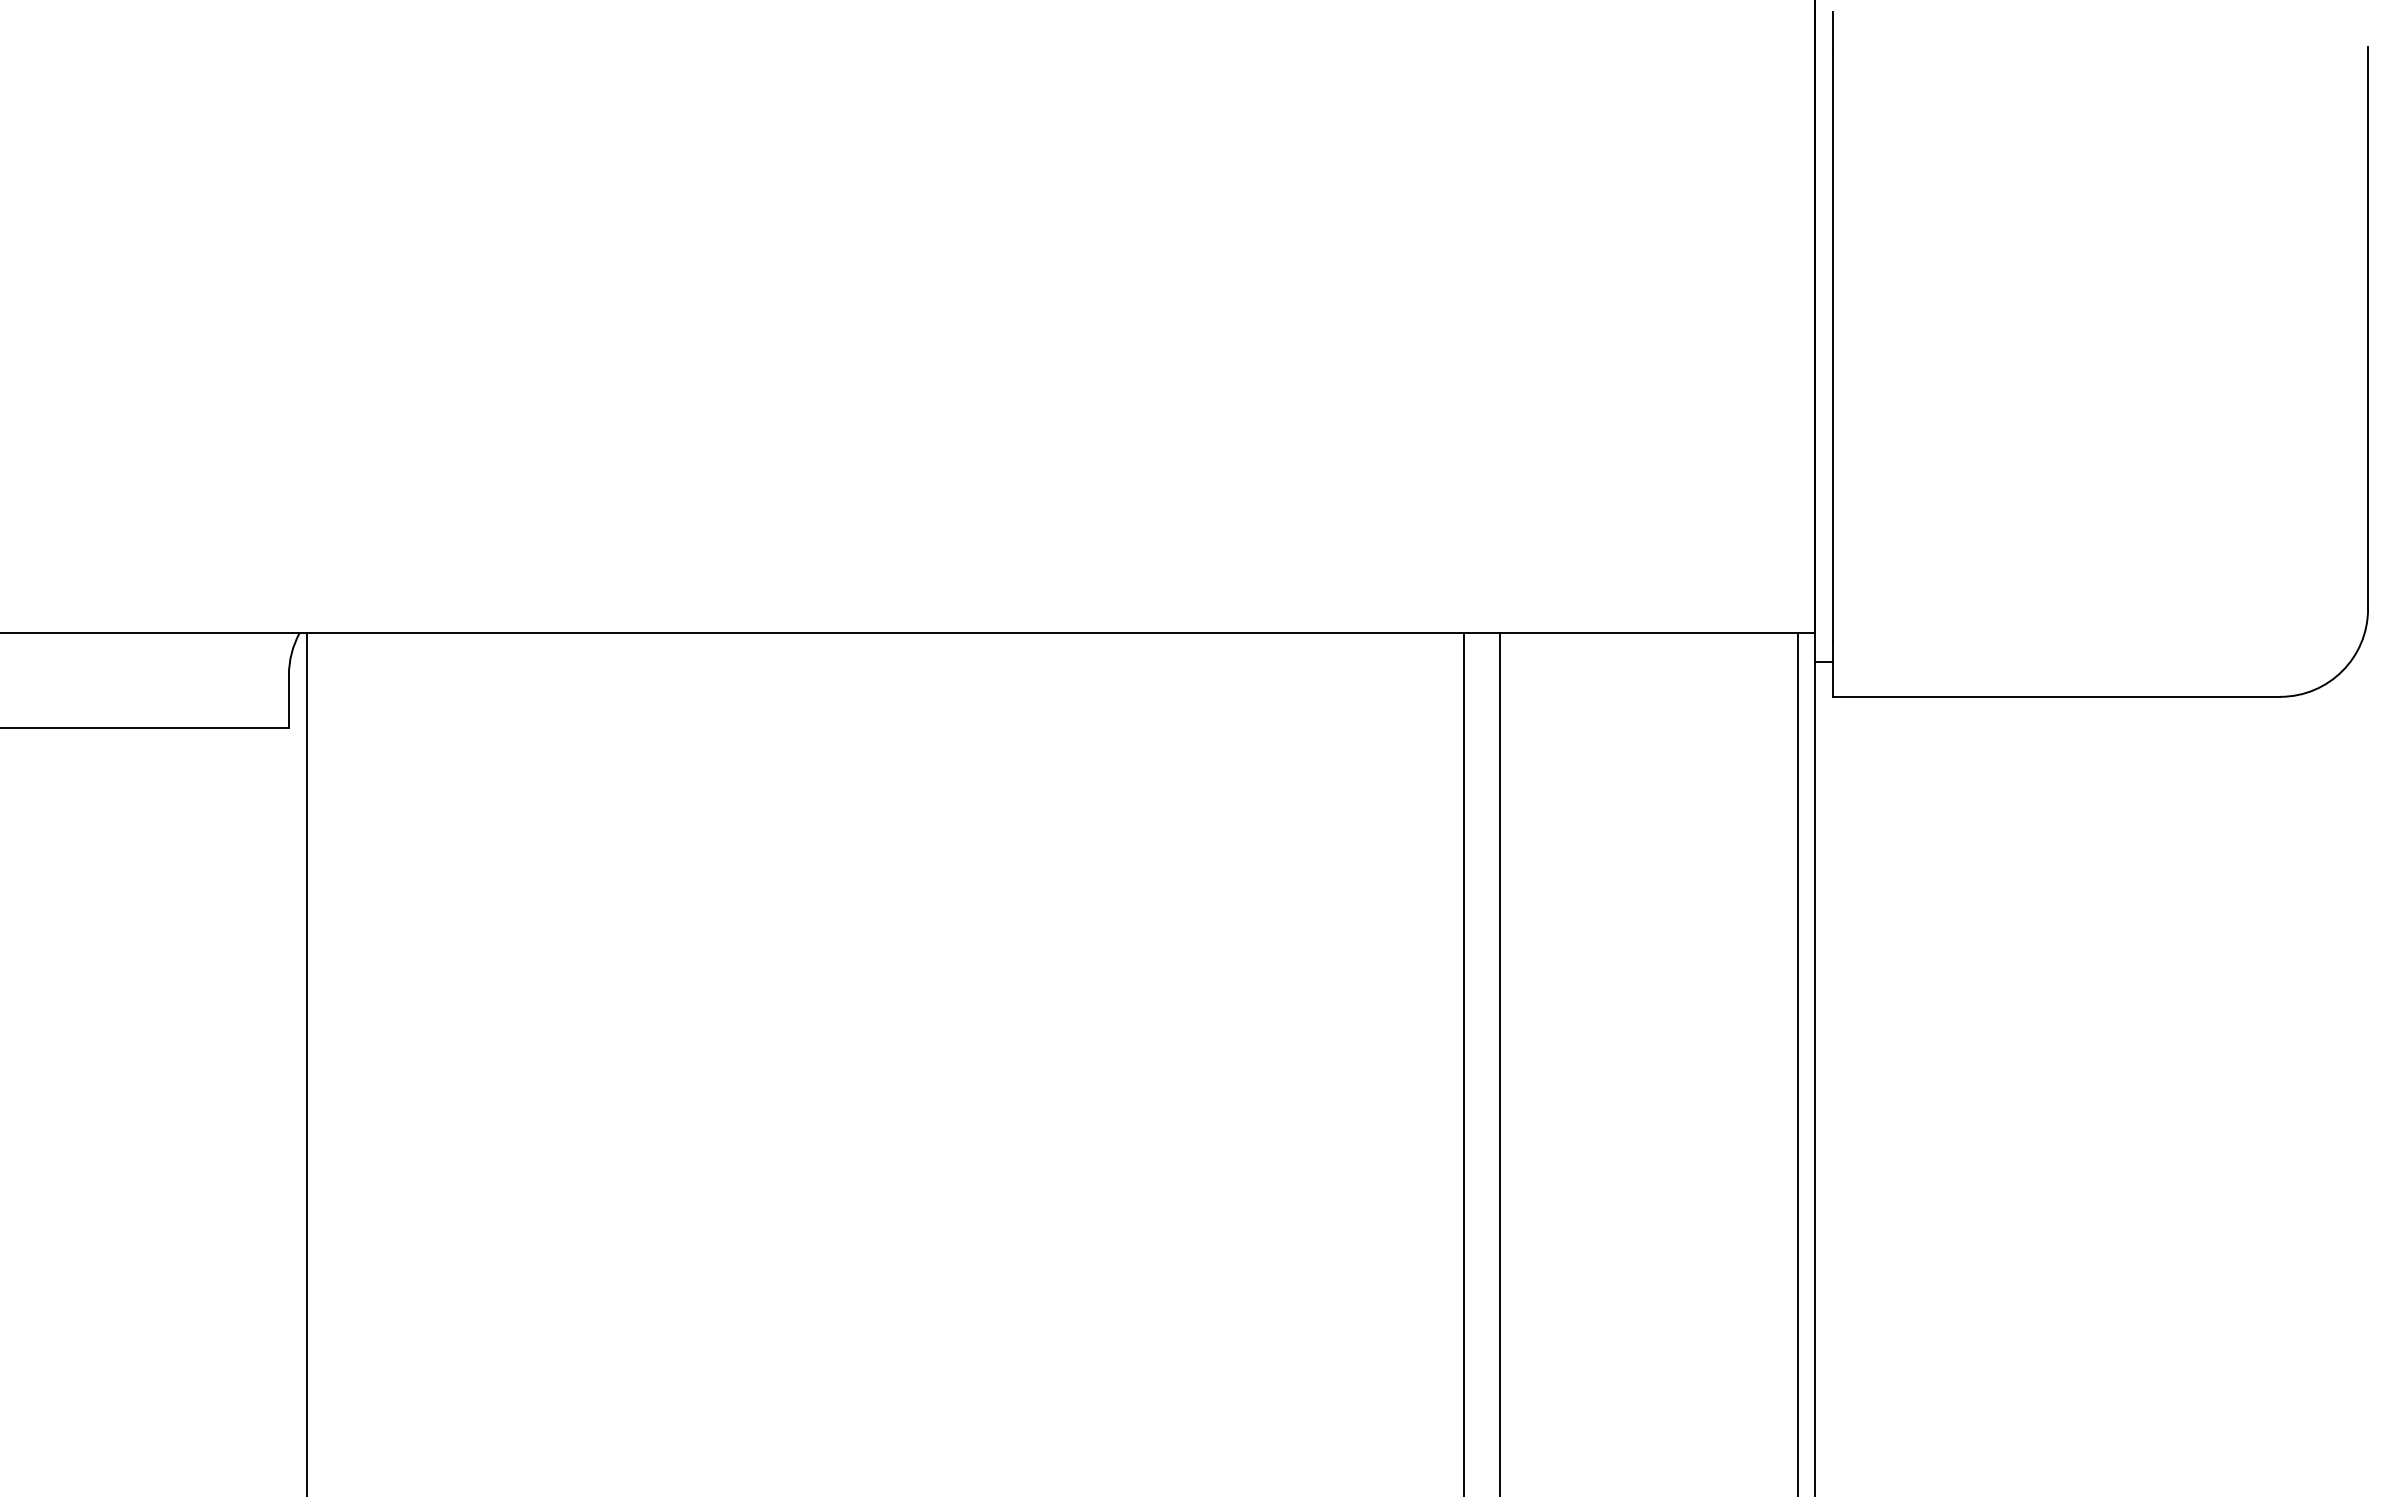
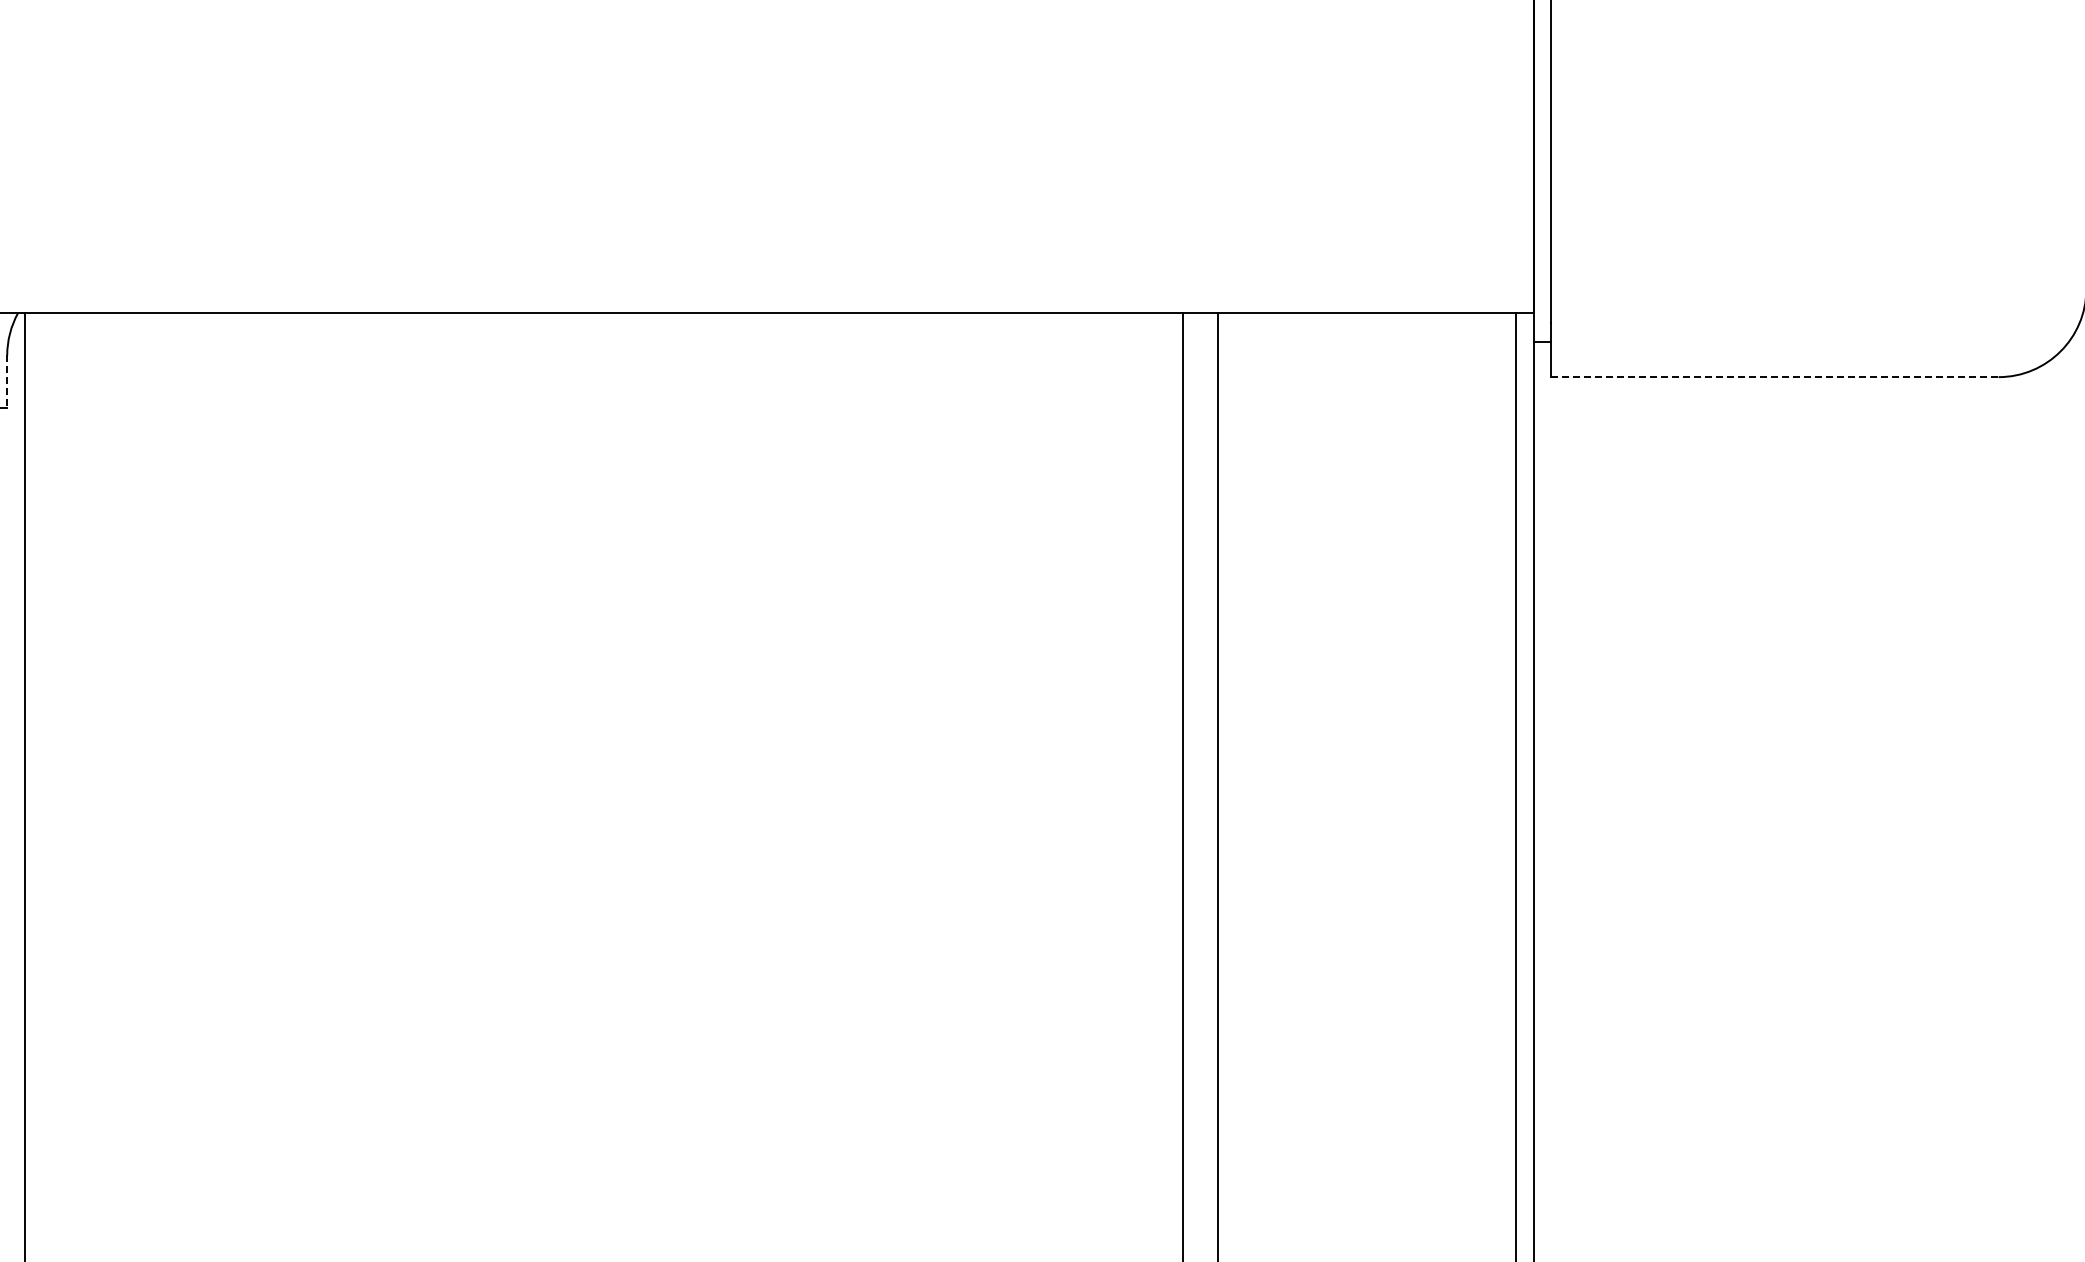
line: (2056, 696) -> (1774, 376), solid -> dashed
line: (288, 701) -> (6, 381), solid -> dashed

